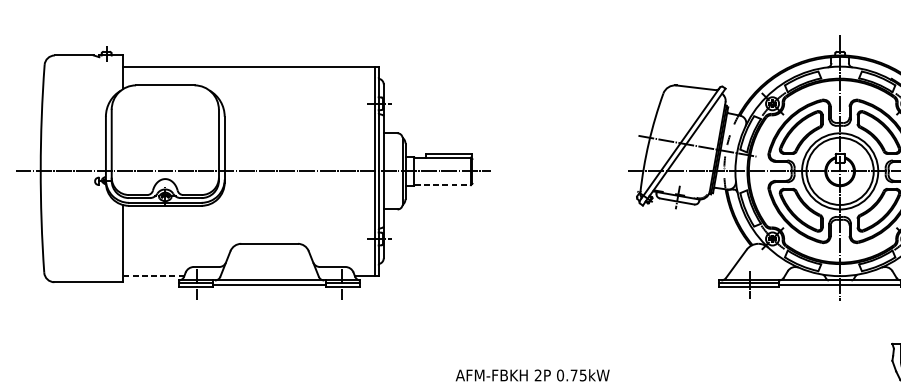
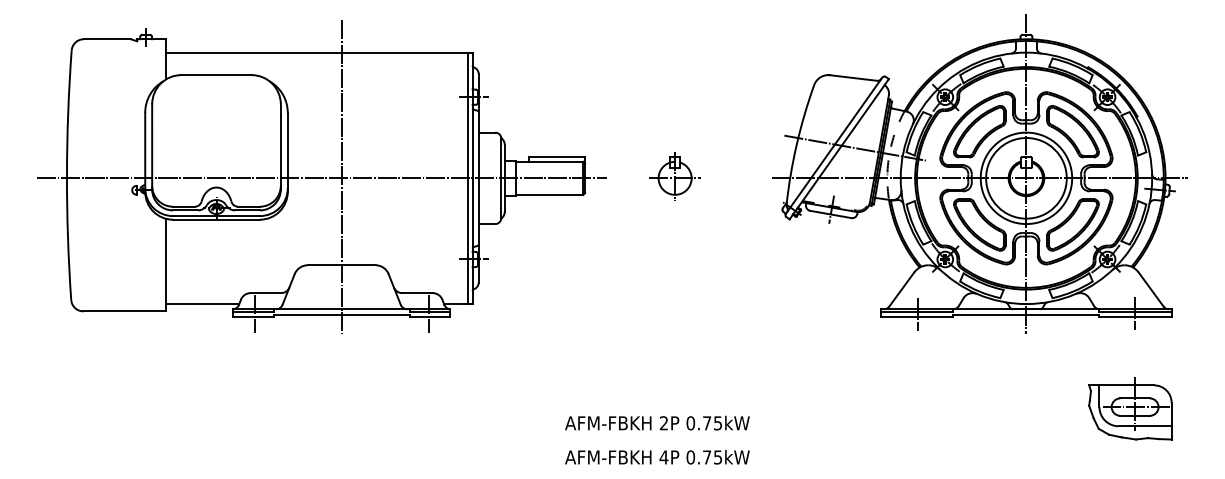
part: (546, 169) -> (674, 176), added
line: (269, 170) -> (341, 177), added
line: (442, 184) -> (549, 194), dashed -> solid
line: (153, 276) -> (202, 304), dashed -> solid

